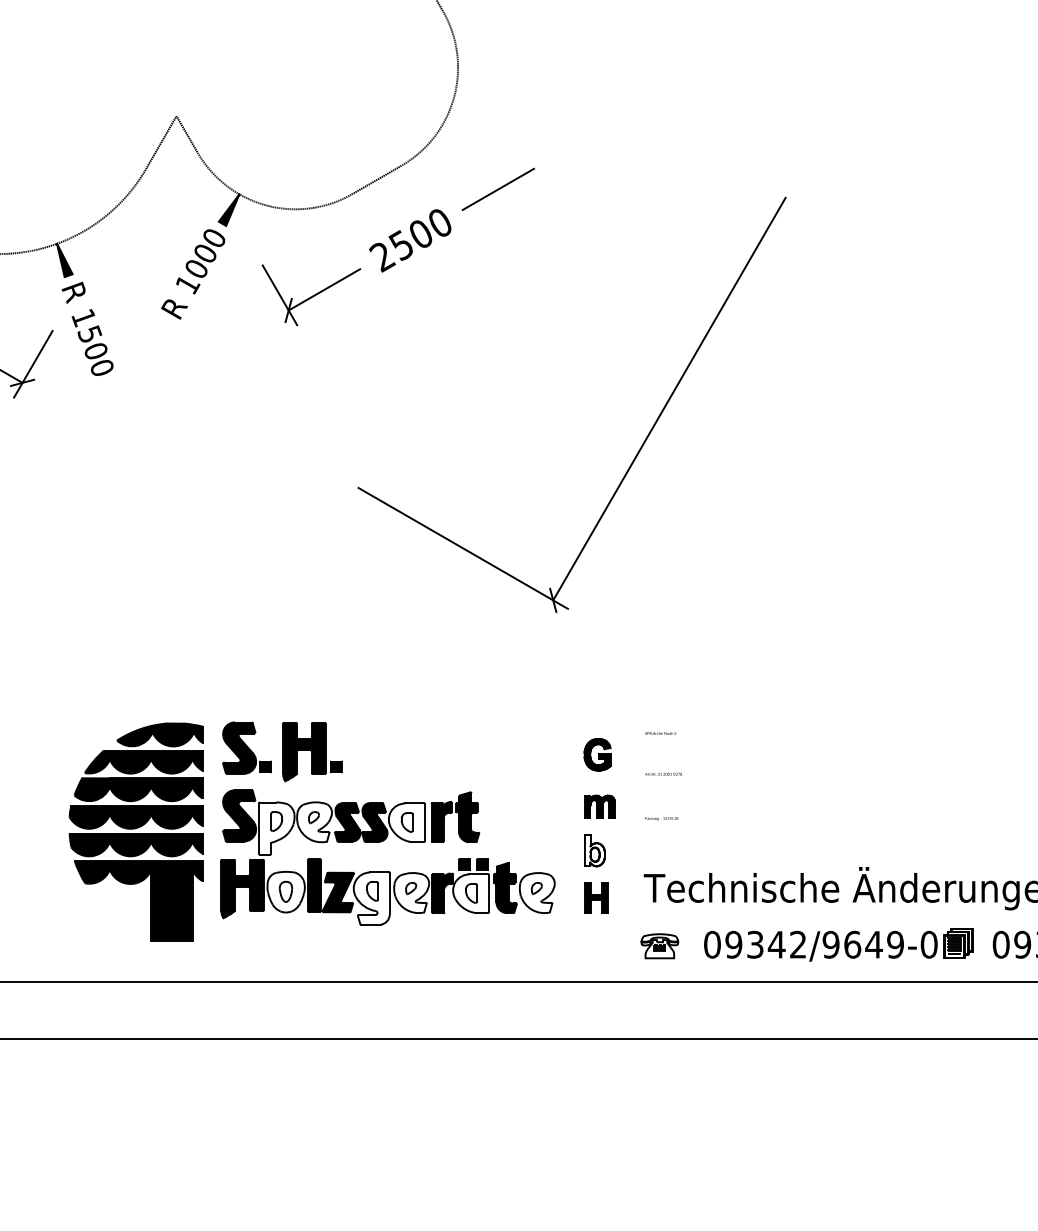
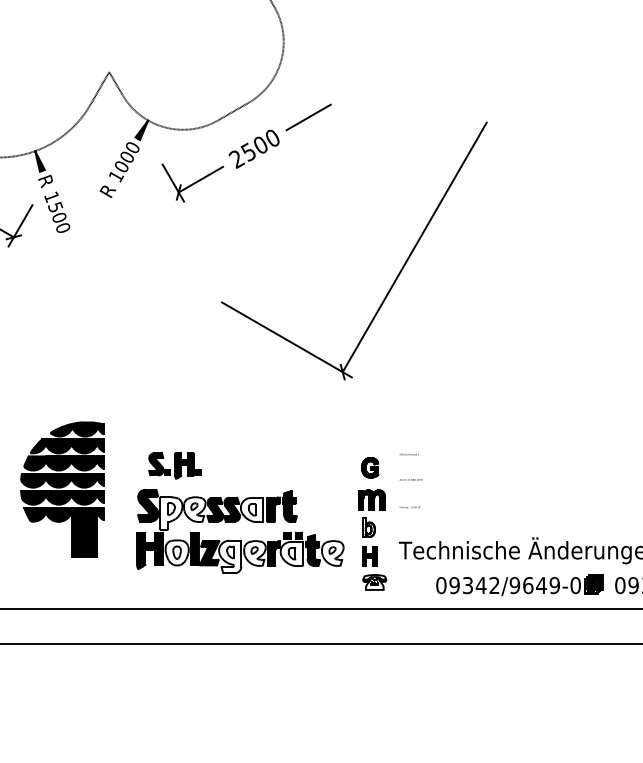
part: (281, 751) -> (174, 465), size x0.7
part: (599, 805) -> (371, 499), size x1.4
part: (136, 831) -> (62, 489), moved
part: (659, 946) -> (374, 582), moved

